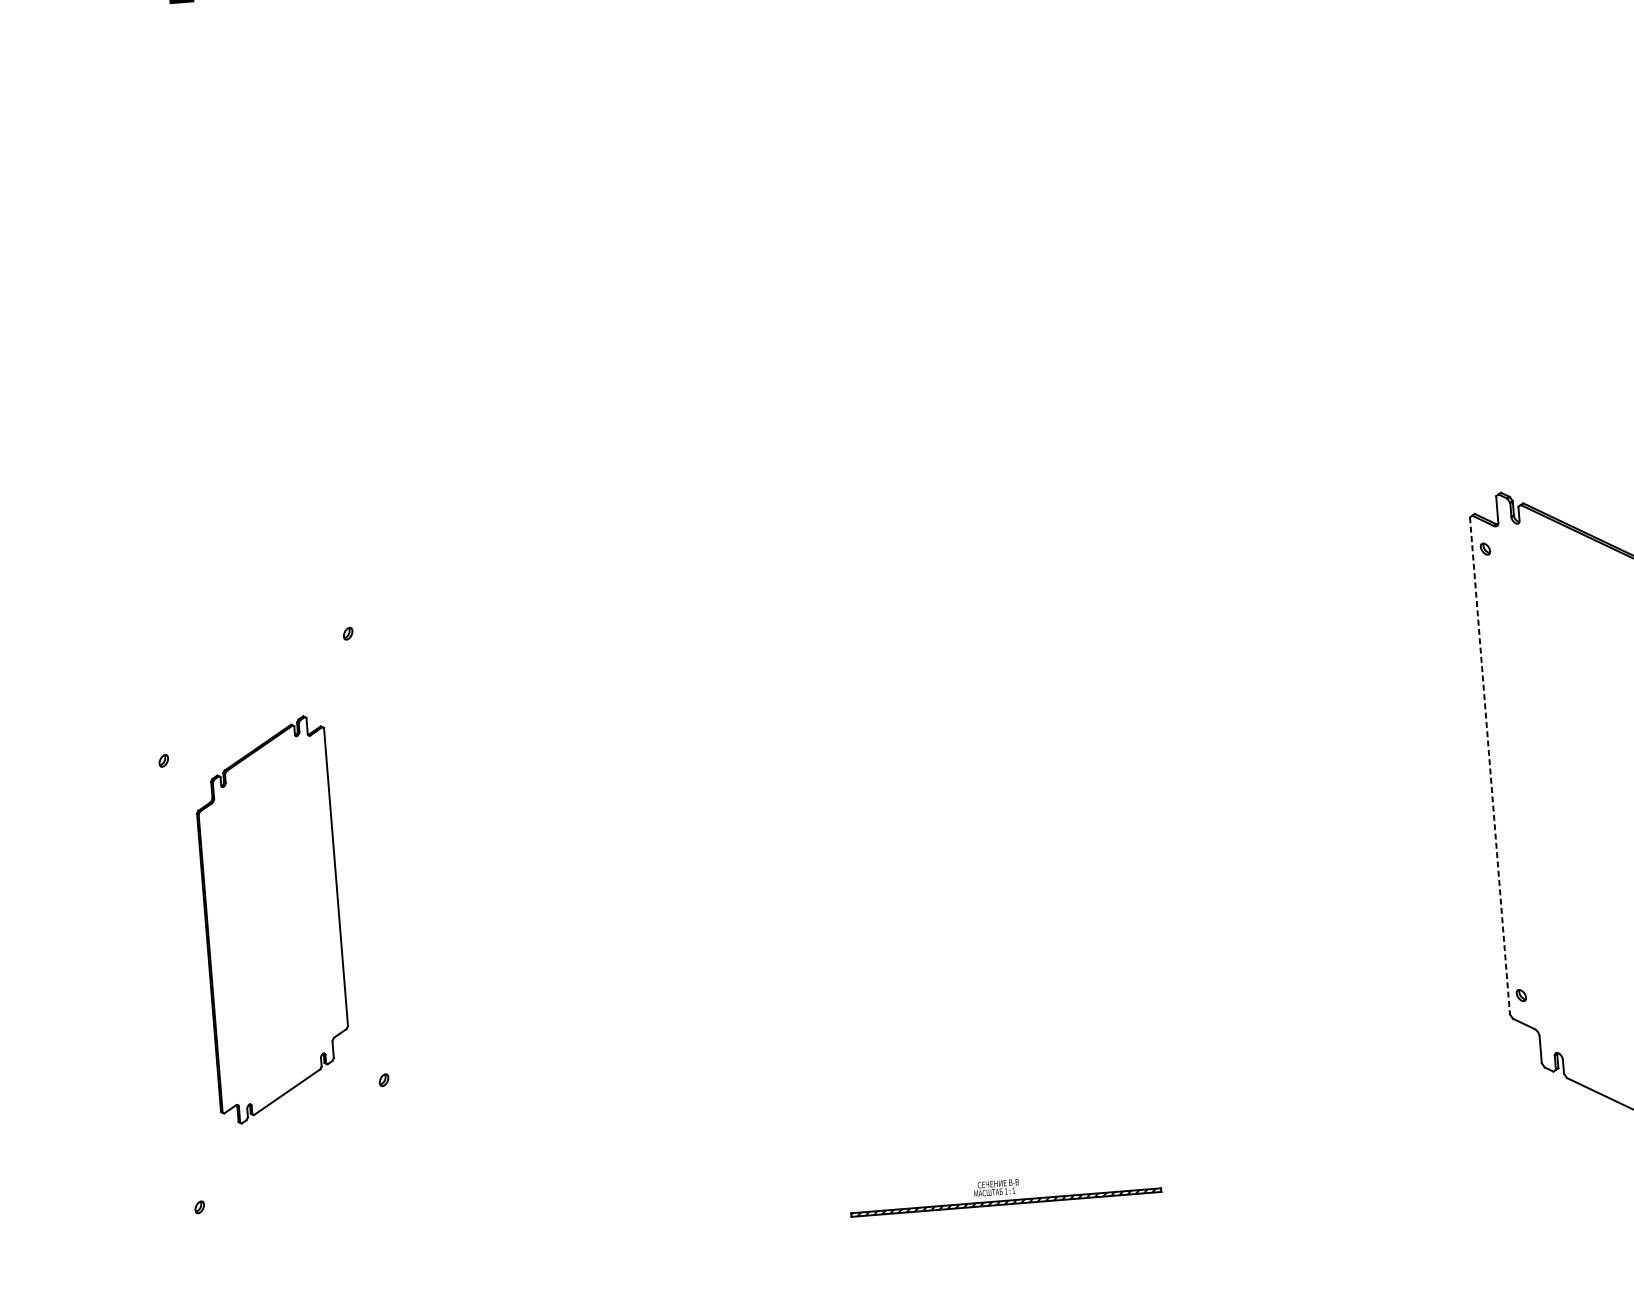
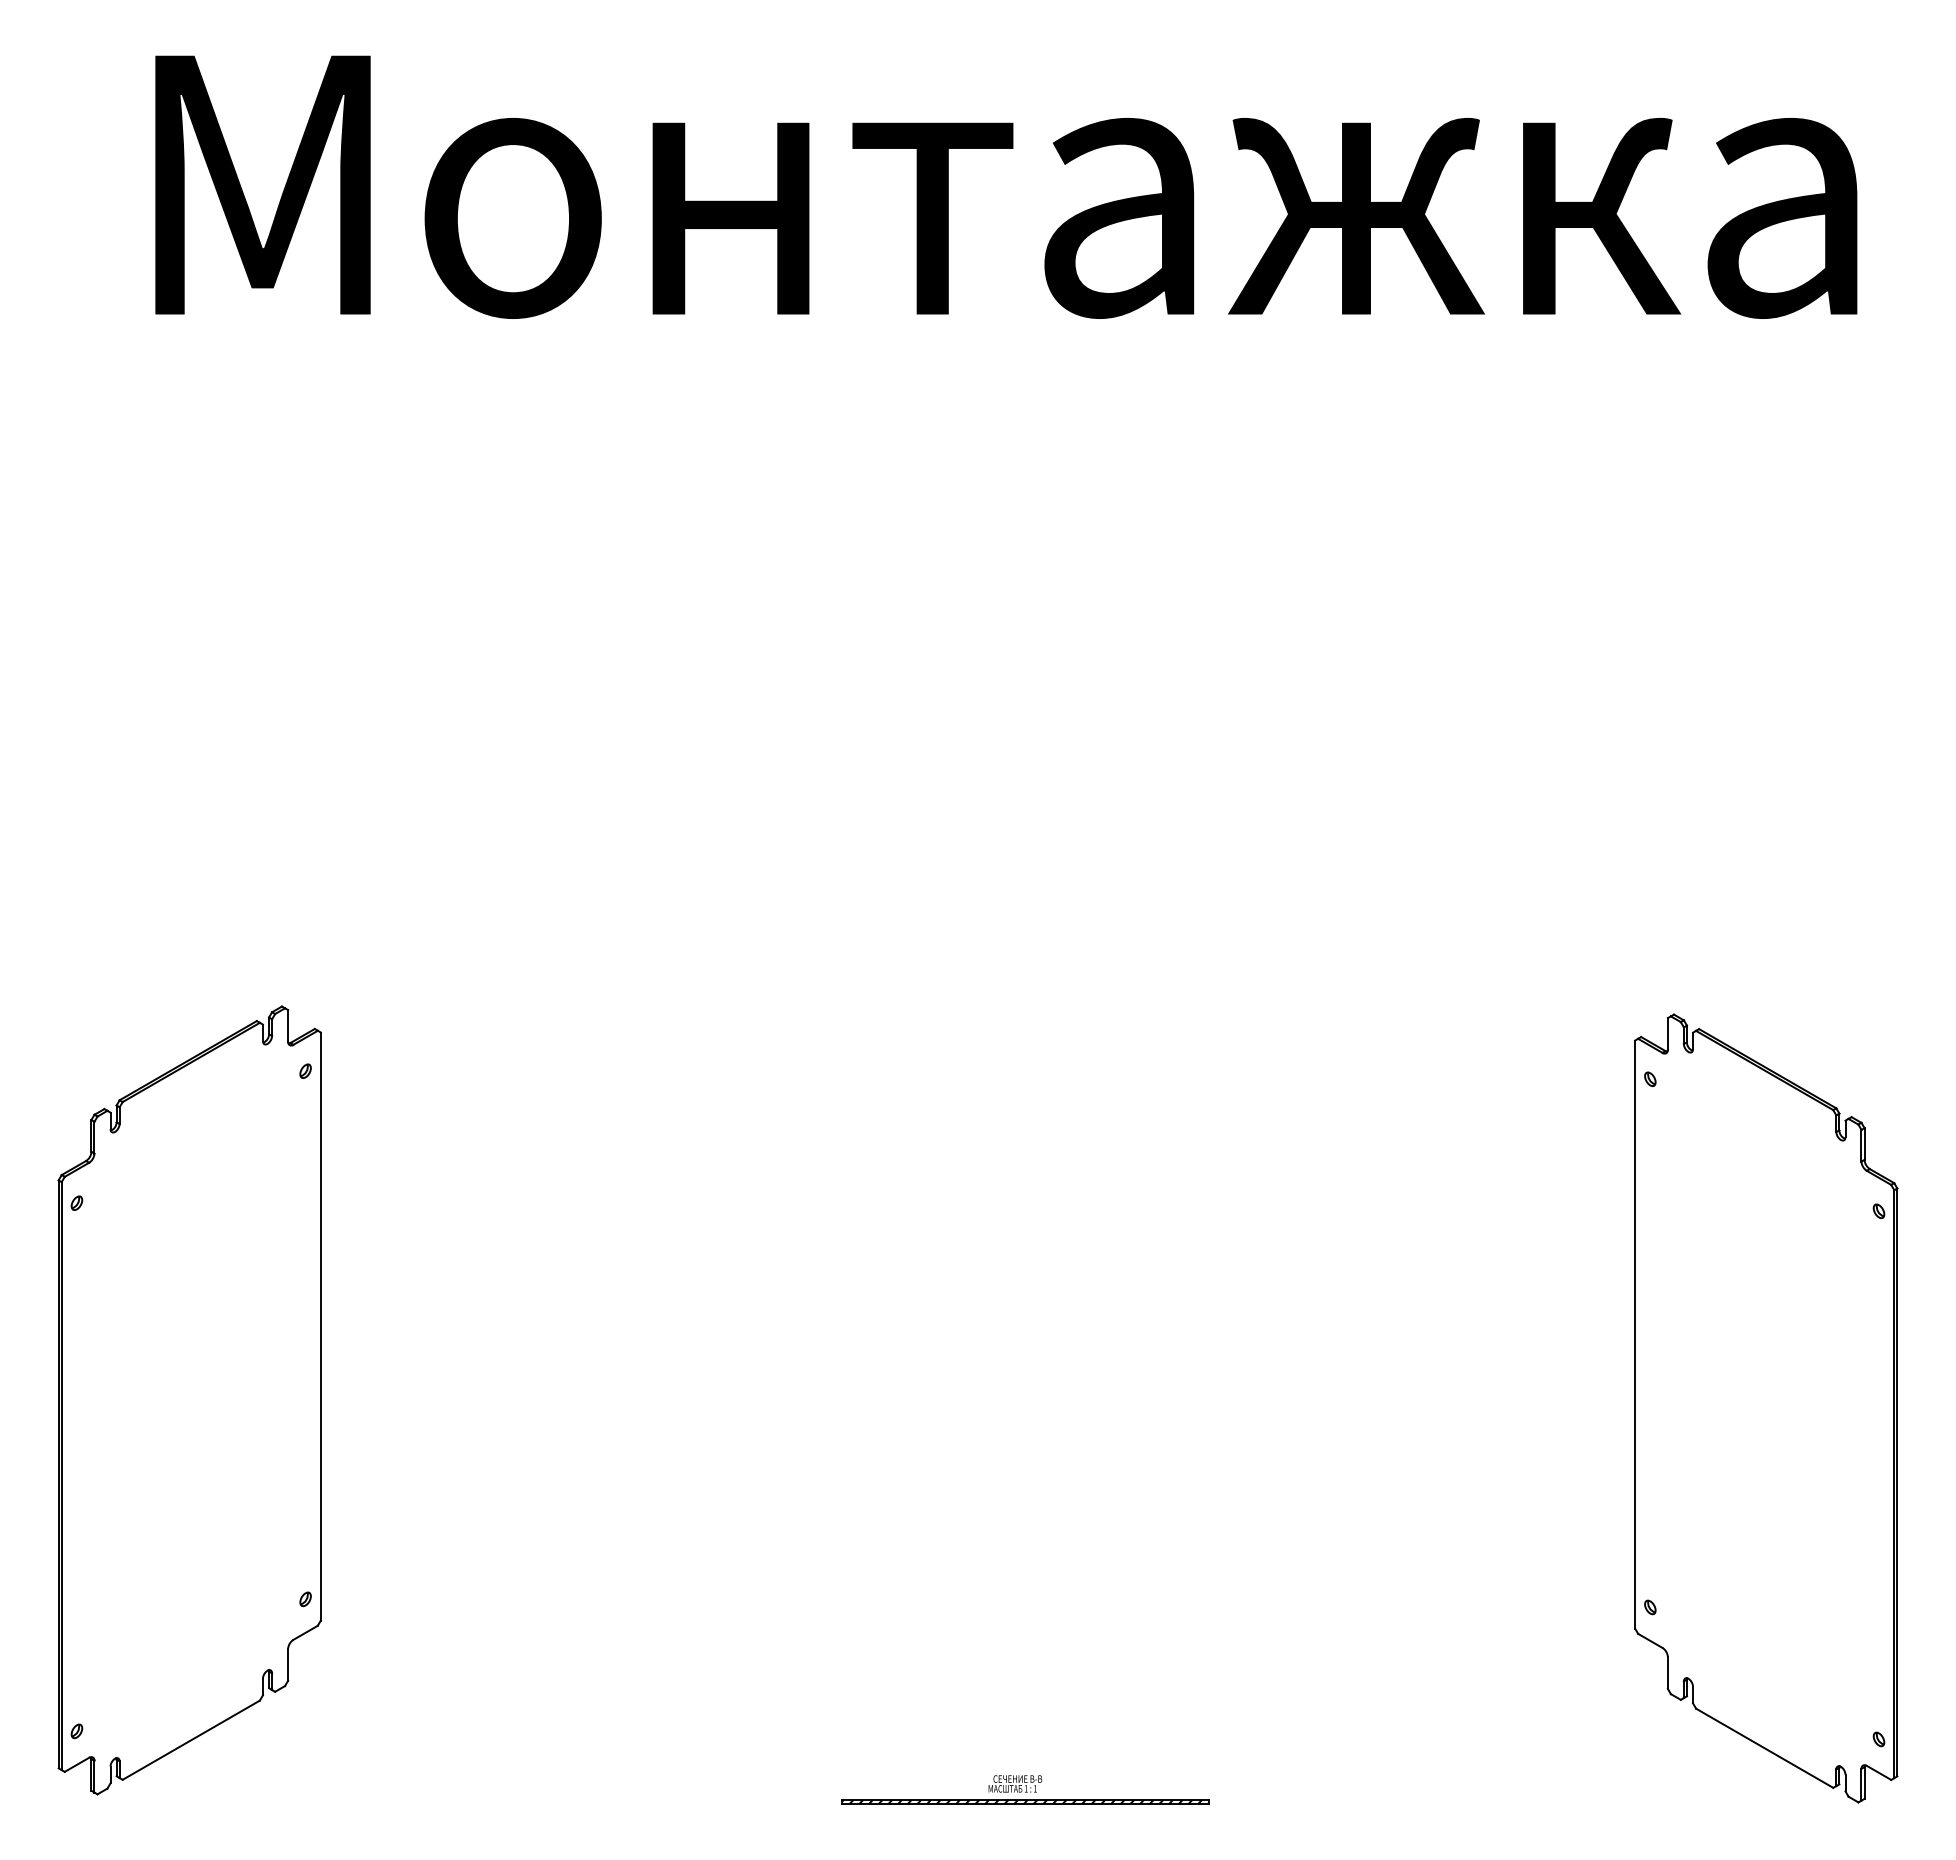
line: (1490, 765) -> (1635, 1334), dashed -> solid
part: (272, 919) -> (189, 1400), size x1.67

